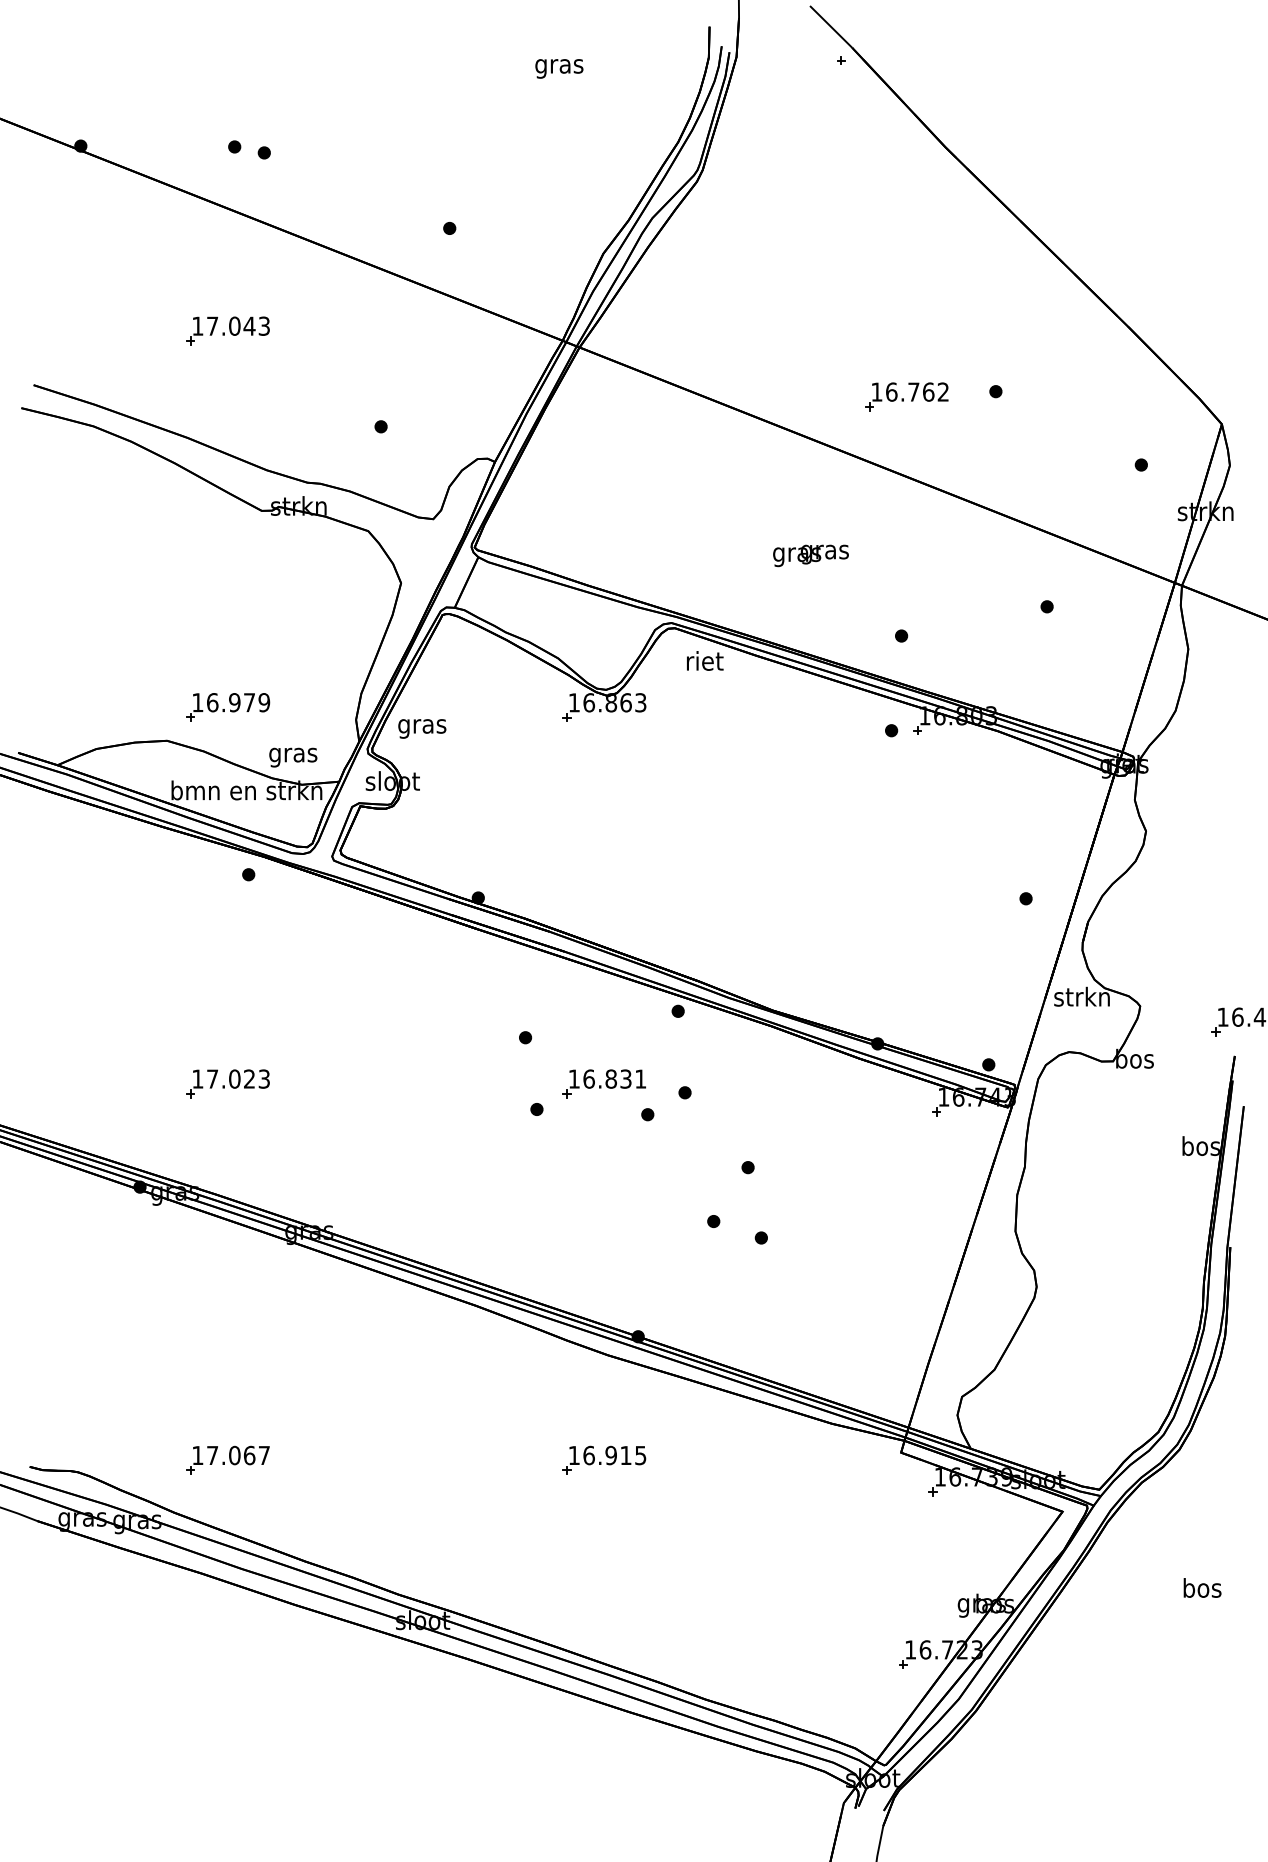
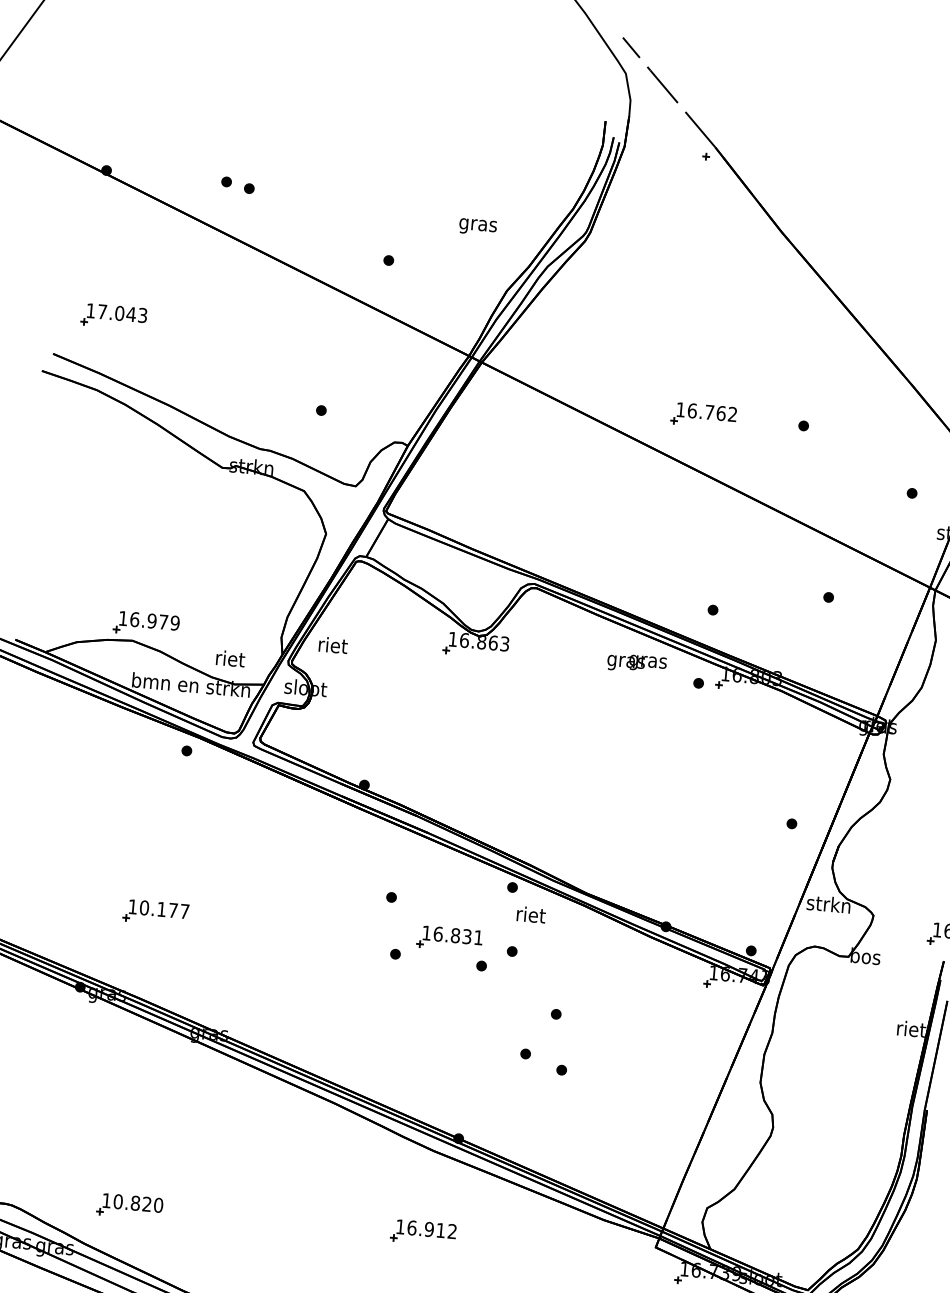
text: (559, 68) -> (478, 226), moved
part: (227, 330) -> (113, 316), moved
part: (906, 396) -> (703, 415), moved
text: (810, 555) -> (636, 663), moved
text: (705, 660) -> (531, 914), moved
part: (228, 707) -> (146, 624), moved
text: (422, 726) -> (332, 647), gras -> riet
text: (293, 754) -> (230, 660), gras -> riet
text: (237, 1078) -> (163, 909), 17.023 -> 10.177
text: (1201, 1146) -> (911, 1029), bos -> riet
text: (238, 1455) -> (138, 1203), 17.067 -> 10.820
text: (640, 1455) -> (452, 1231), 16.915 -> 16.912

